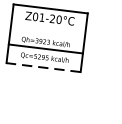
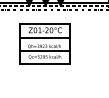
line: (47, 30) -> (44, 38), added
line: (42, 67) -> (44, 63), dashed -> solid

